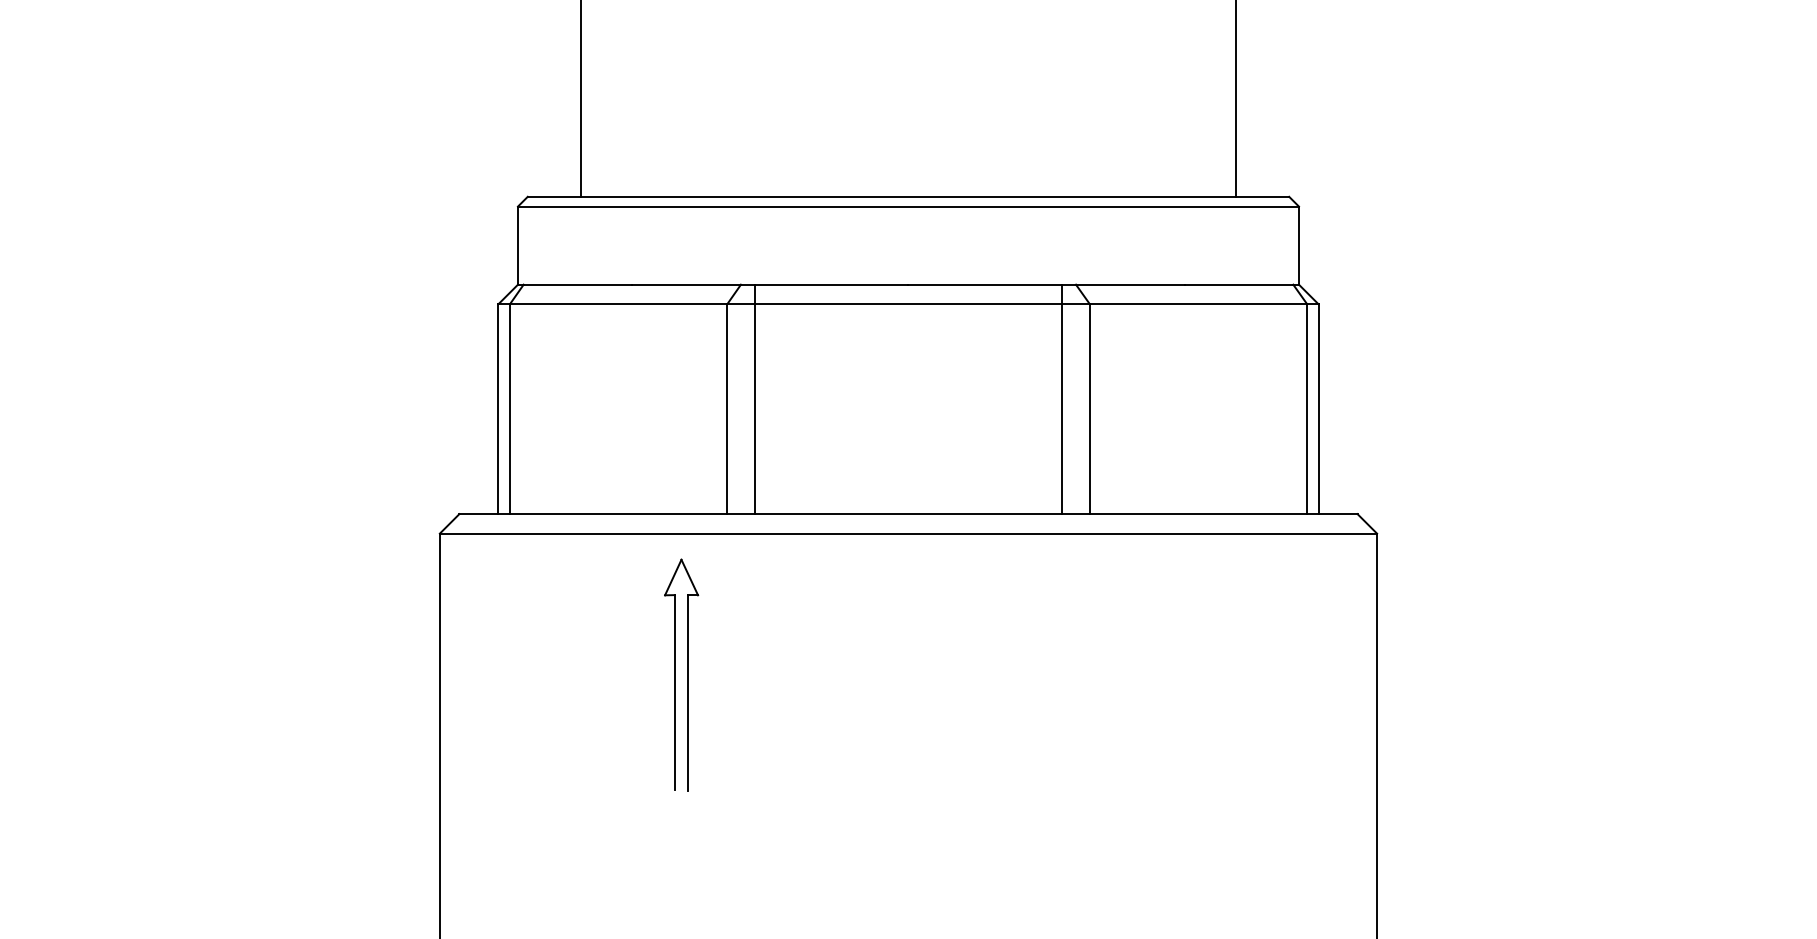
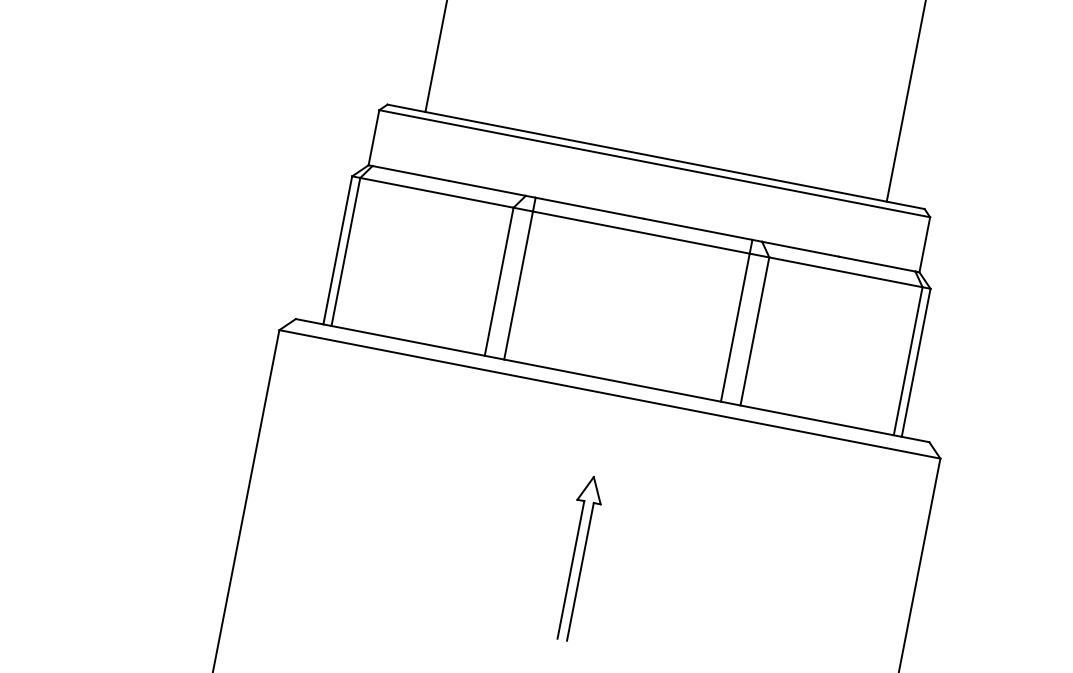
part: (681, 674) -> (578, 557), moved

